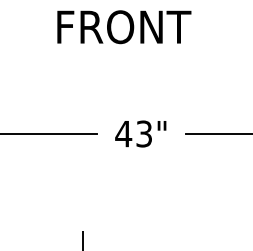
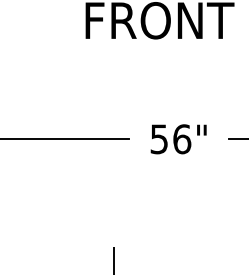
text: (133, 133) -> (170, 138), 43" -> 56"

